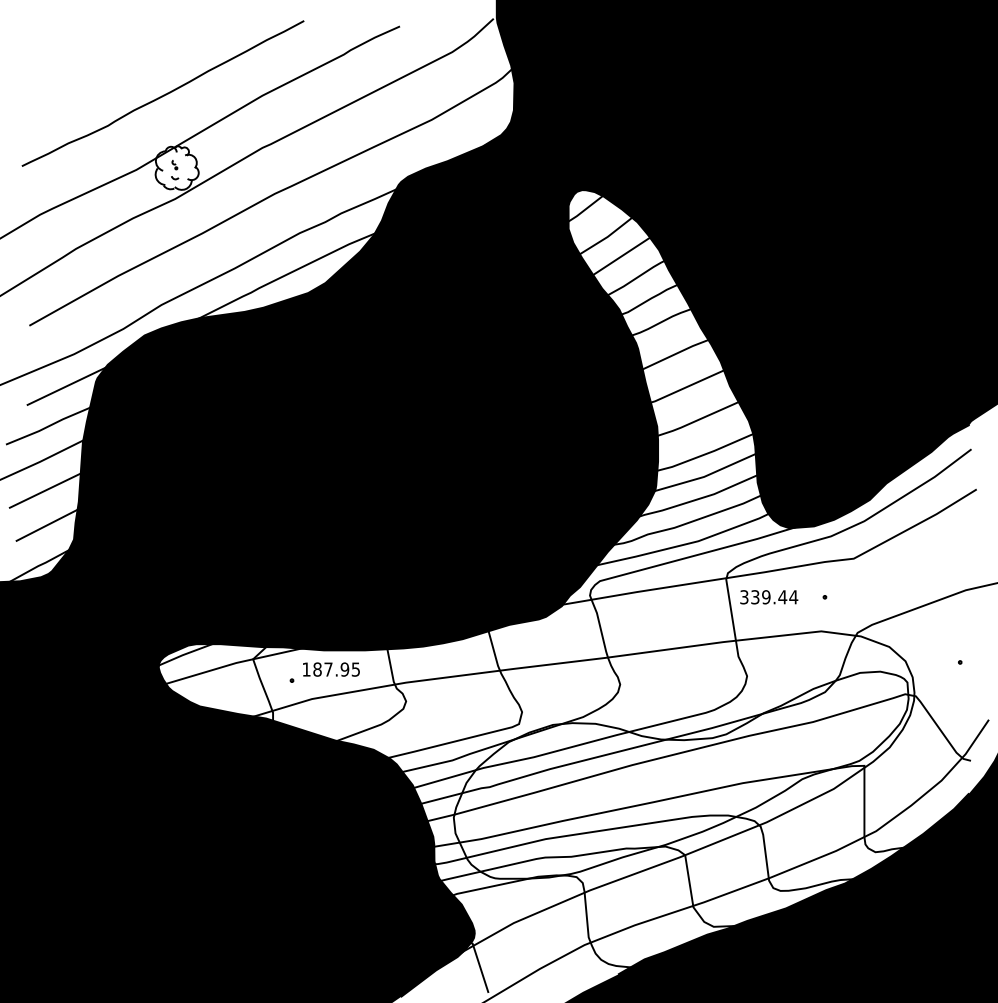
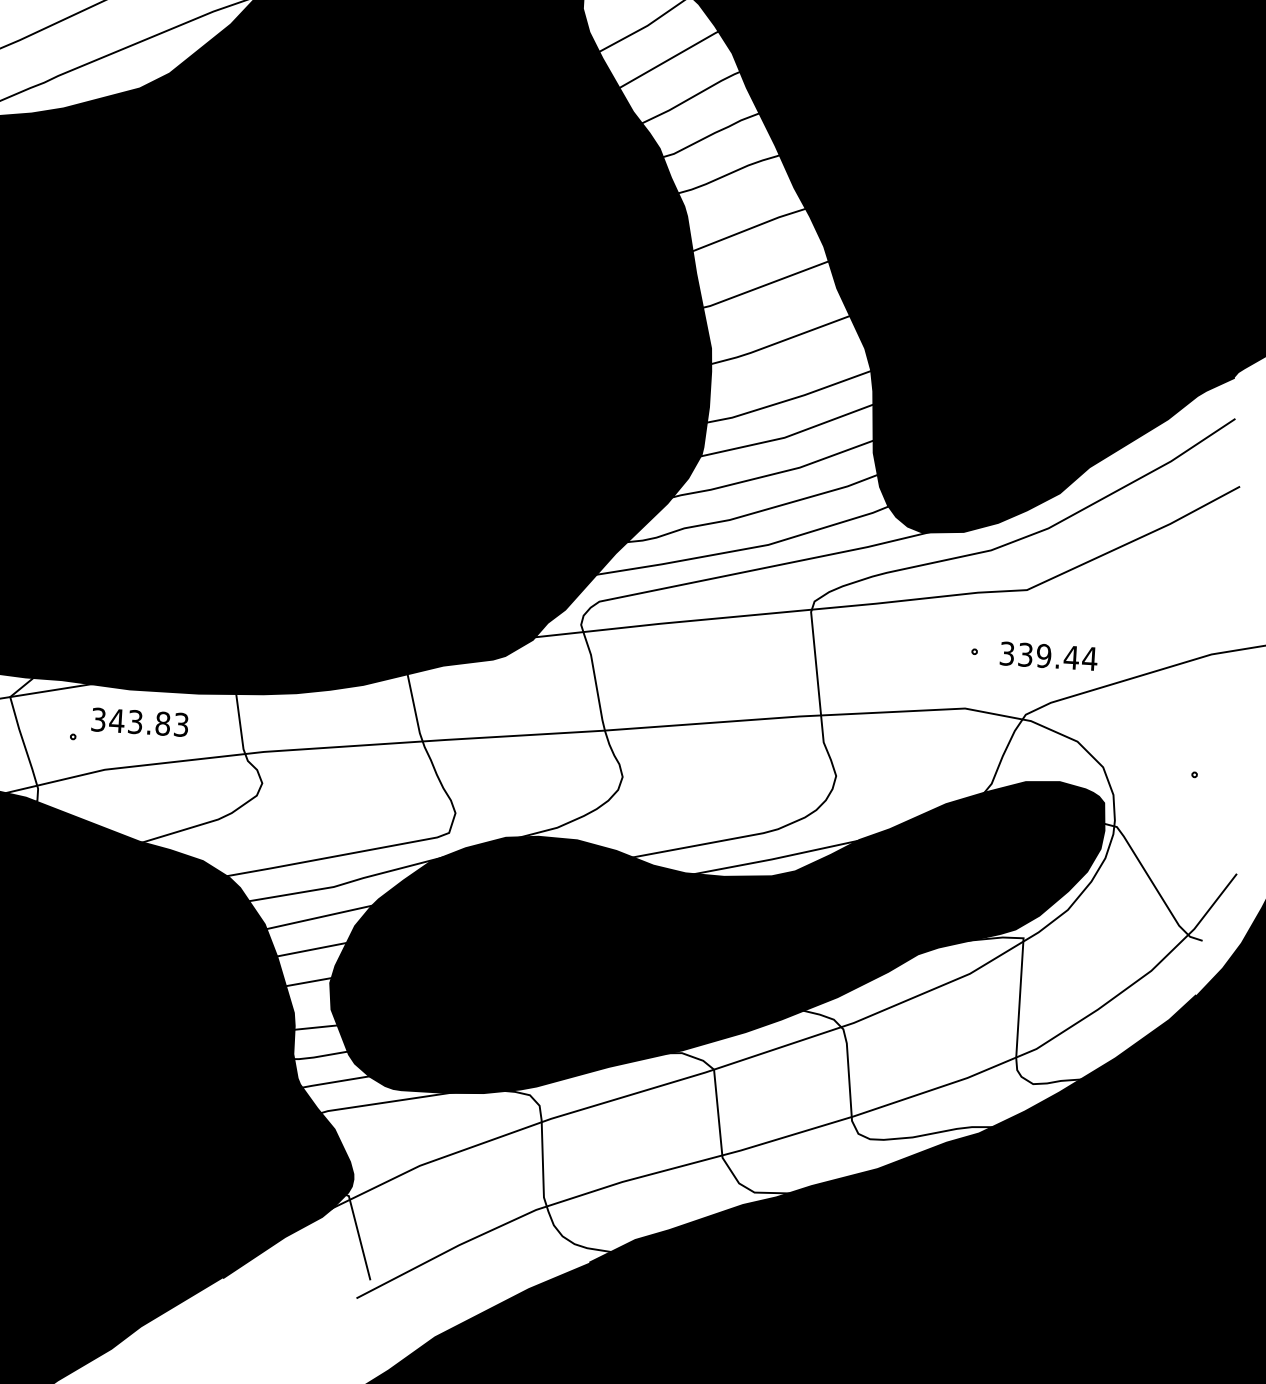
text: (769, 597) -> (1049, 656), moved
text: (330, 669) -> (138, 722), 187.95 -> 343.83
fill: (680, 774) -> (714, 933), added

